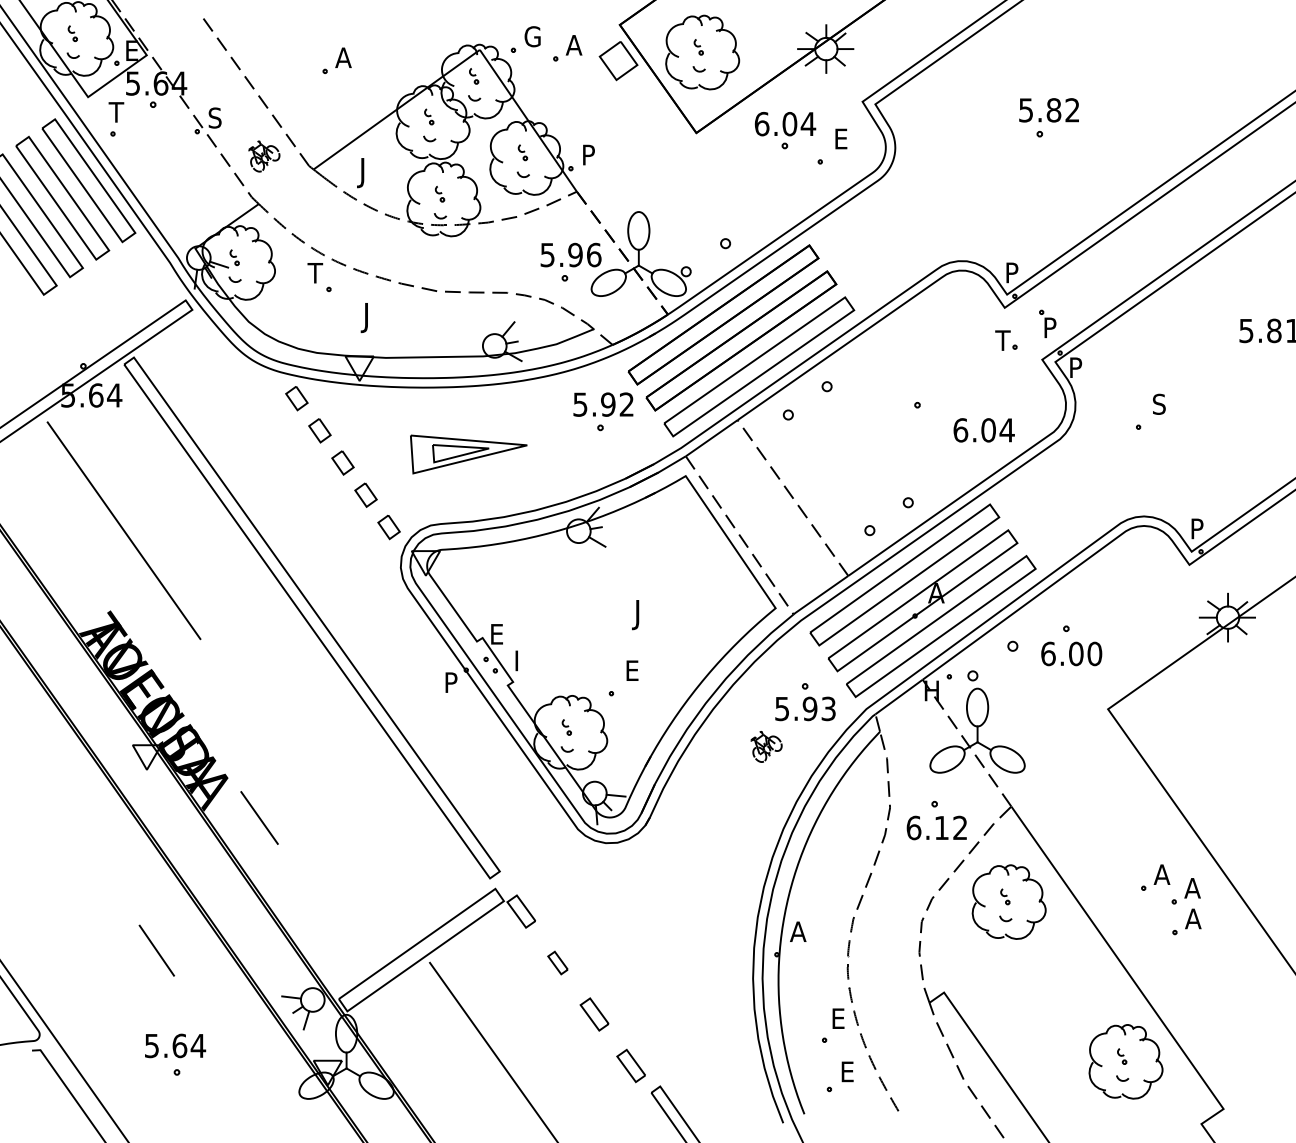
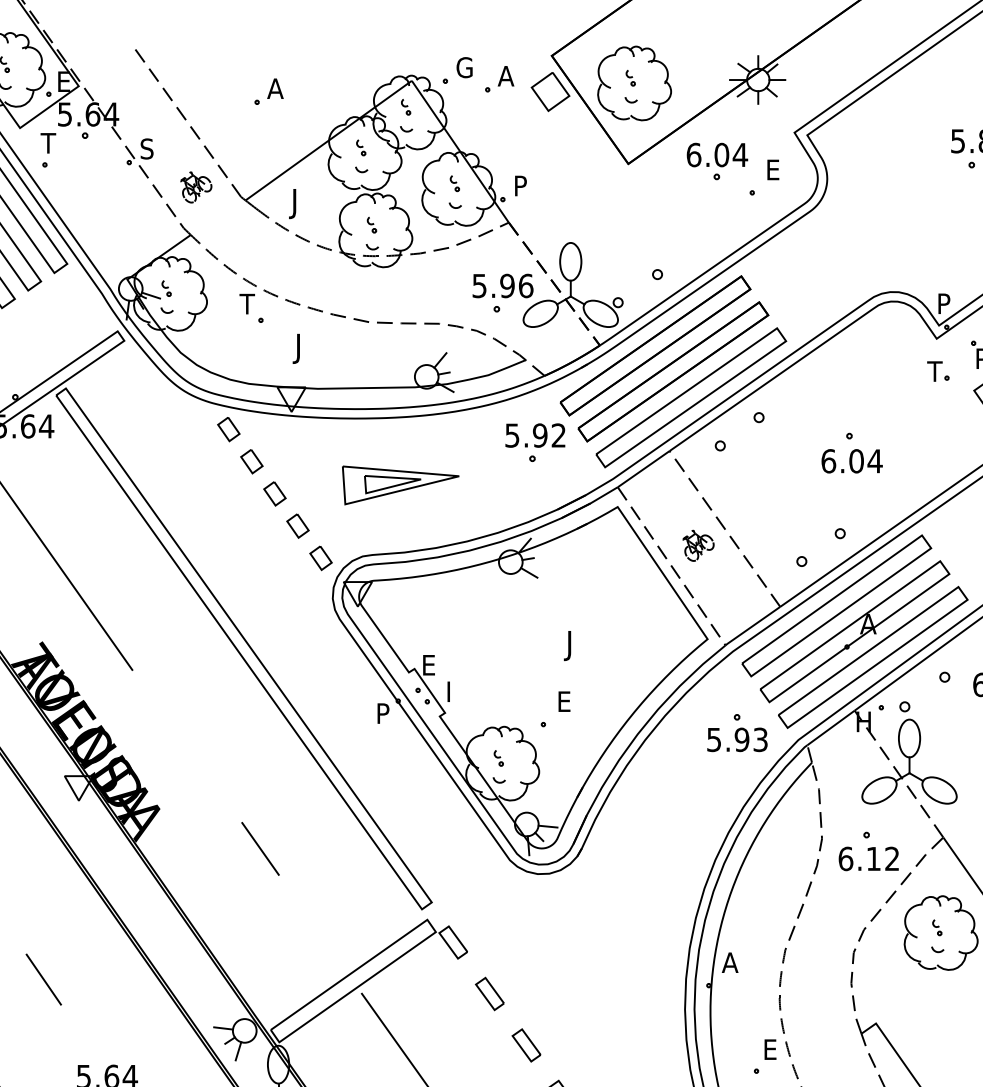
text: (983, 430) -> (851, 461), moved
part: (766, 746) -> (698, 545), moved
line: (259, 817) -> (260, 848), moved
line: (156, 950) -> (43, 979), moved
part: (557, 962) -> (489, 993), size x1.43

